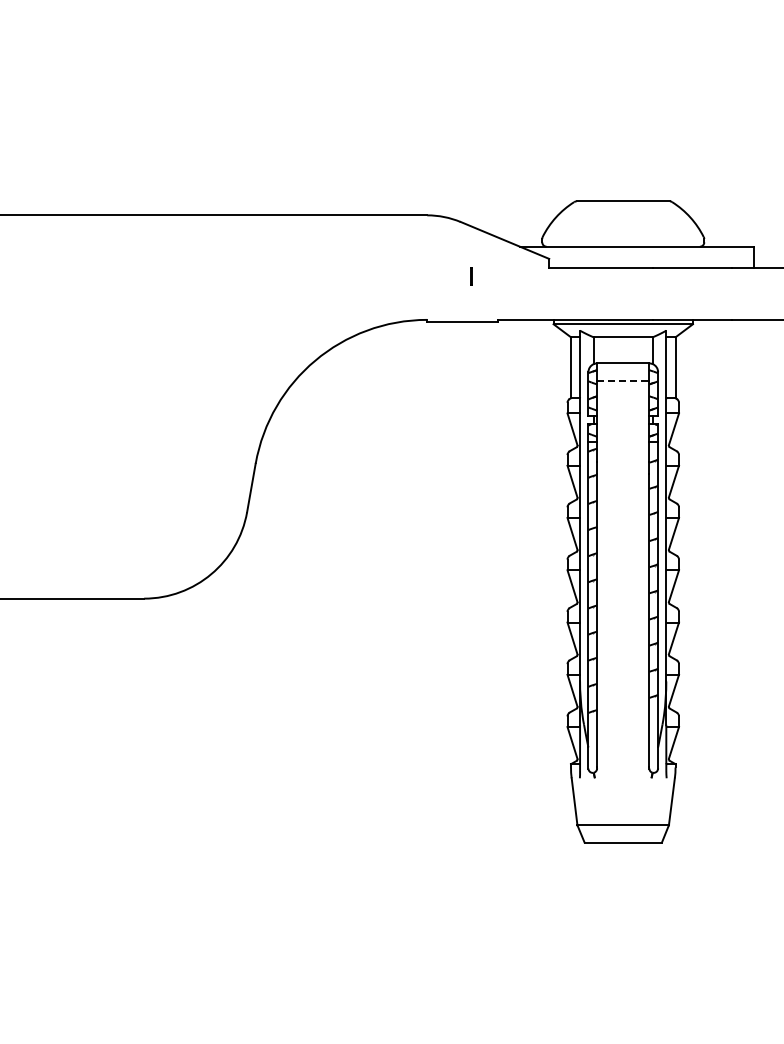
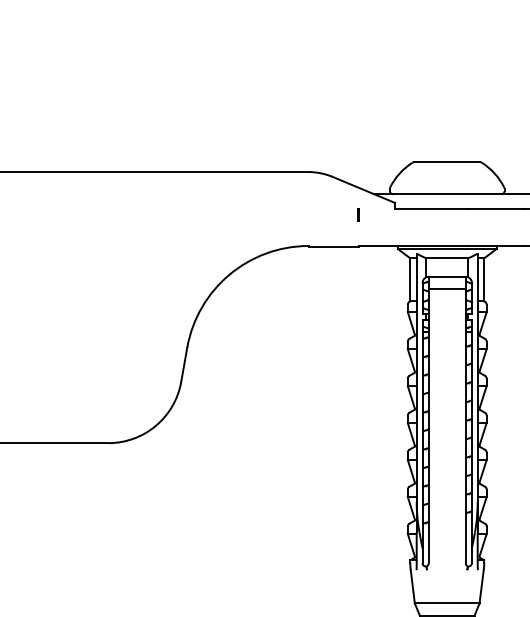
line: (471, 276) -> (358, 215), moved
line: (623, 380) -> (447, 288), dashed -> solid

